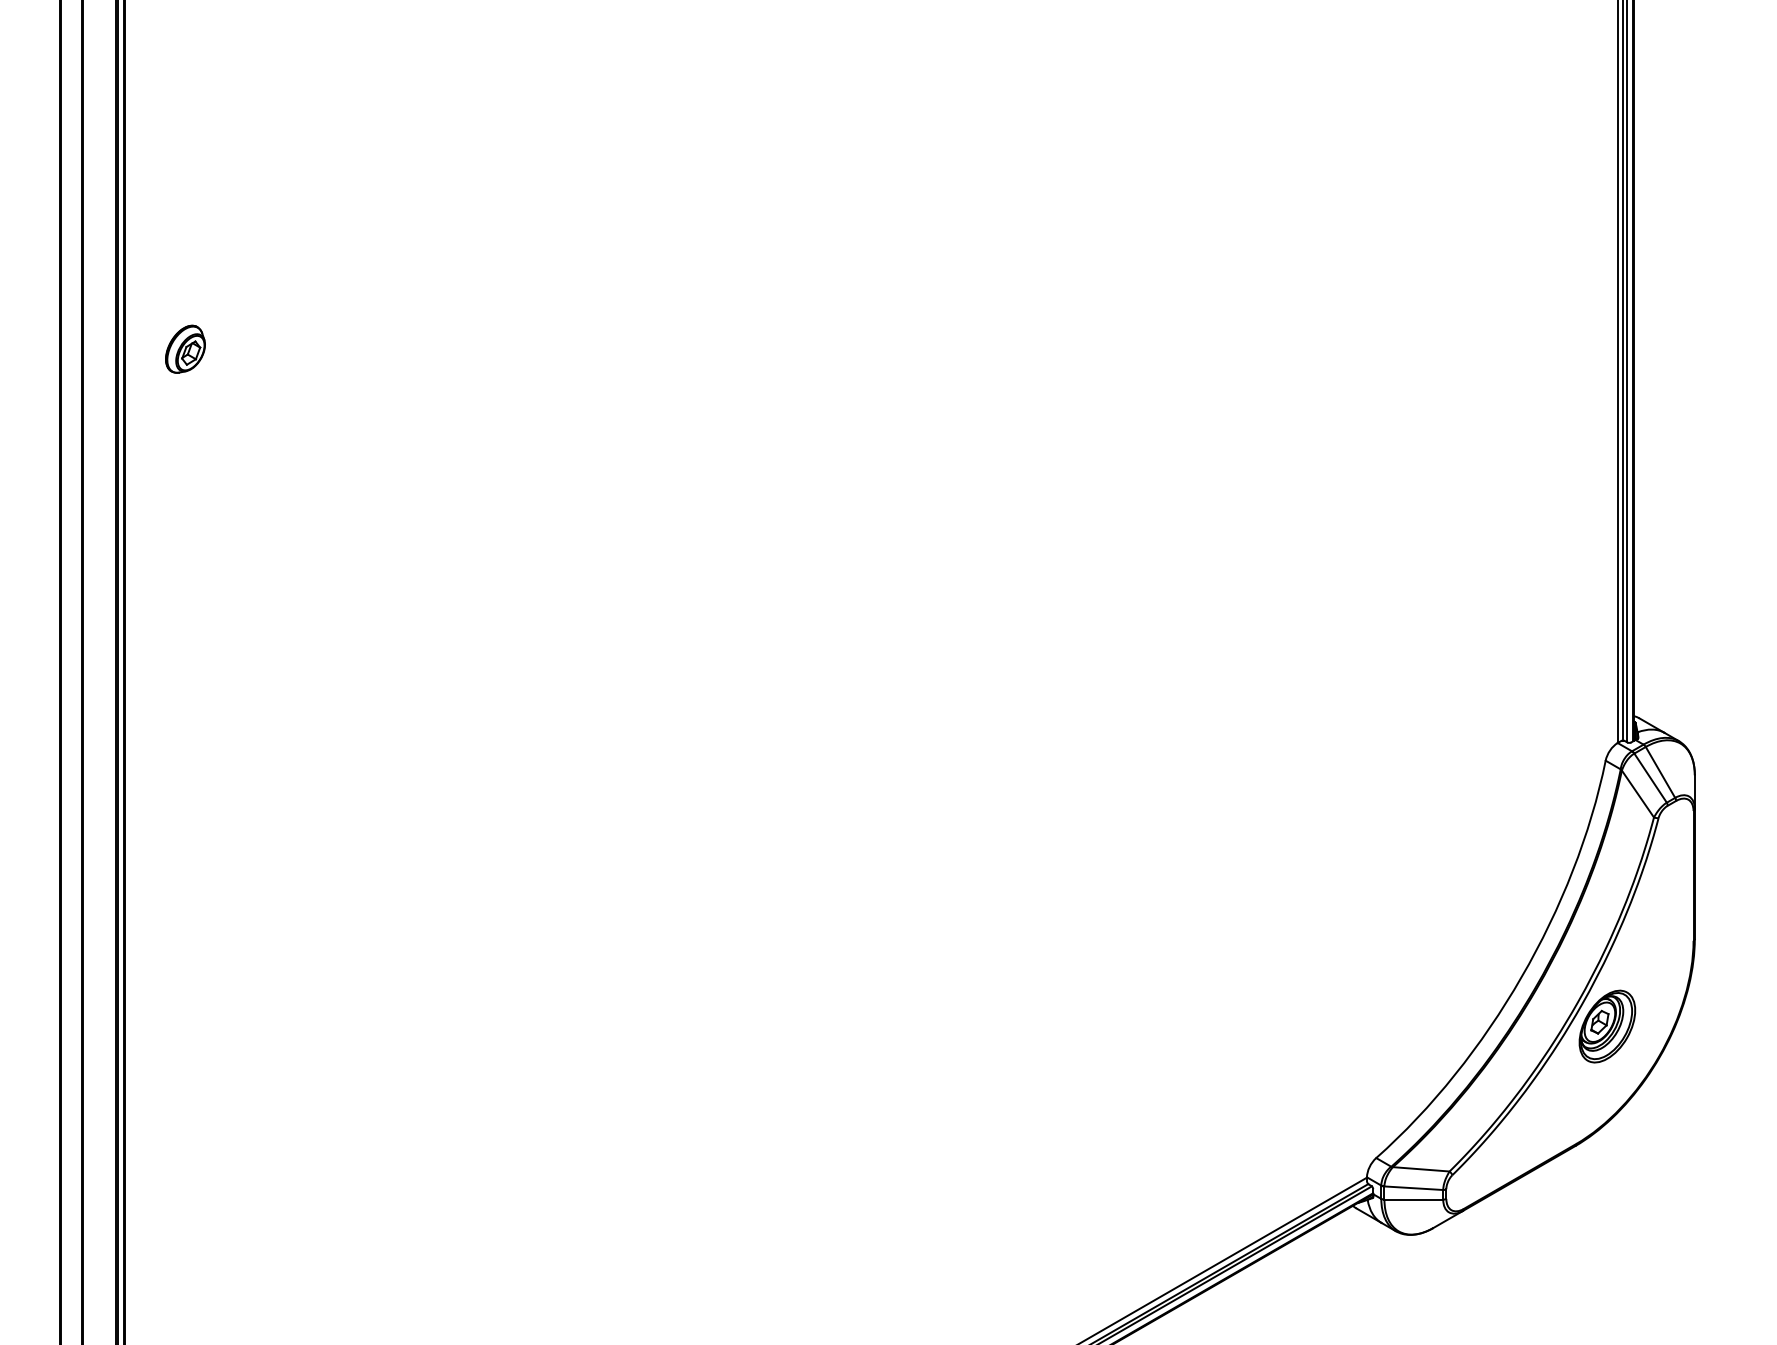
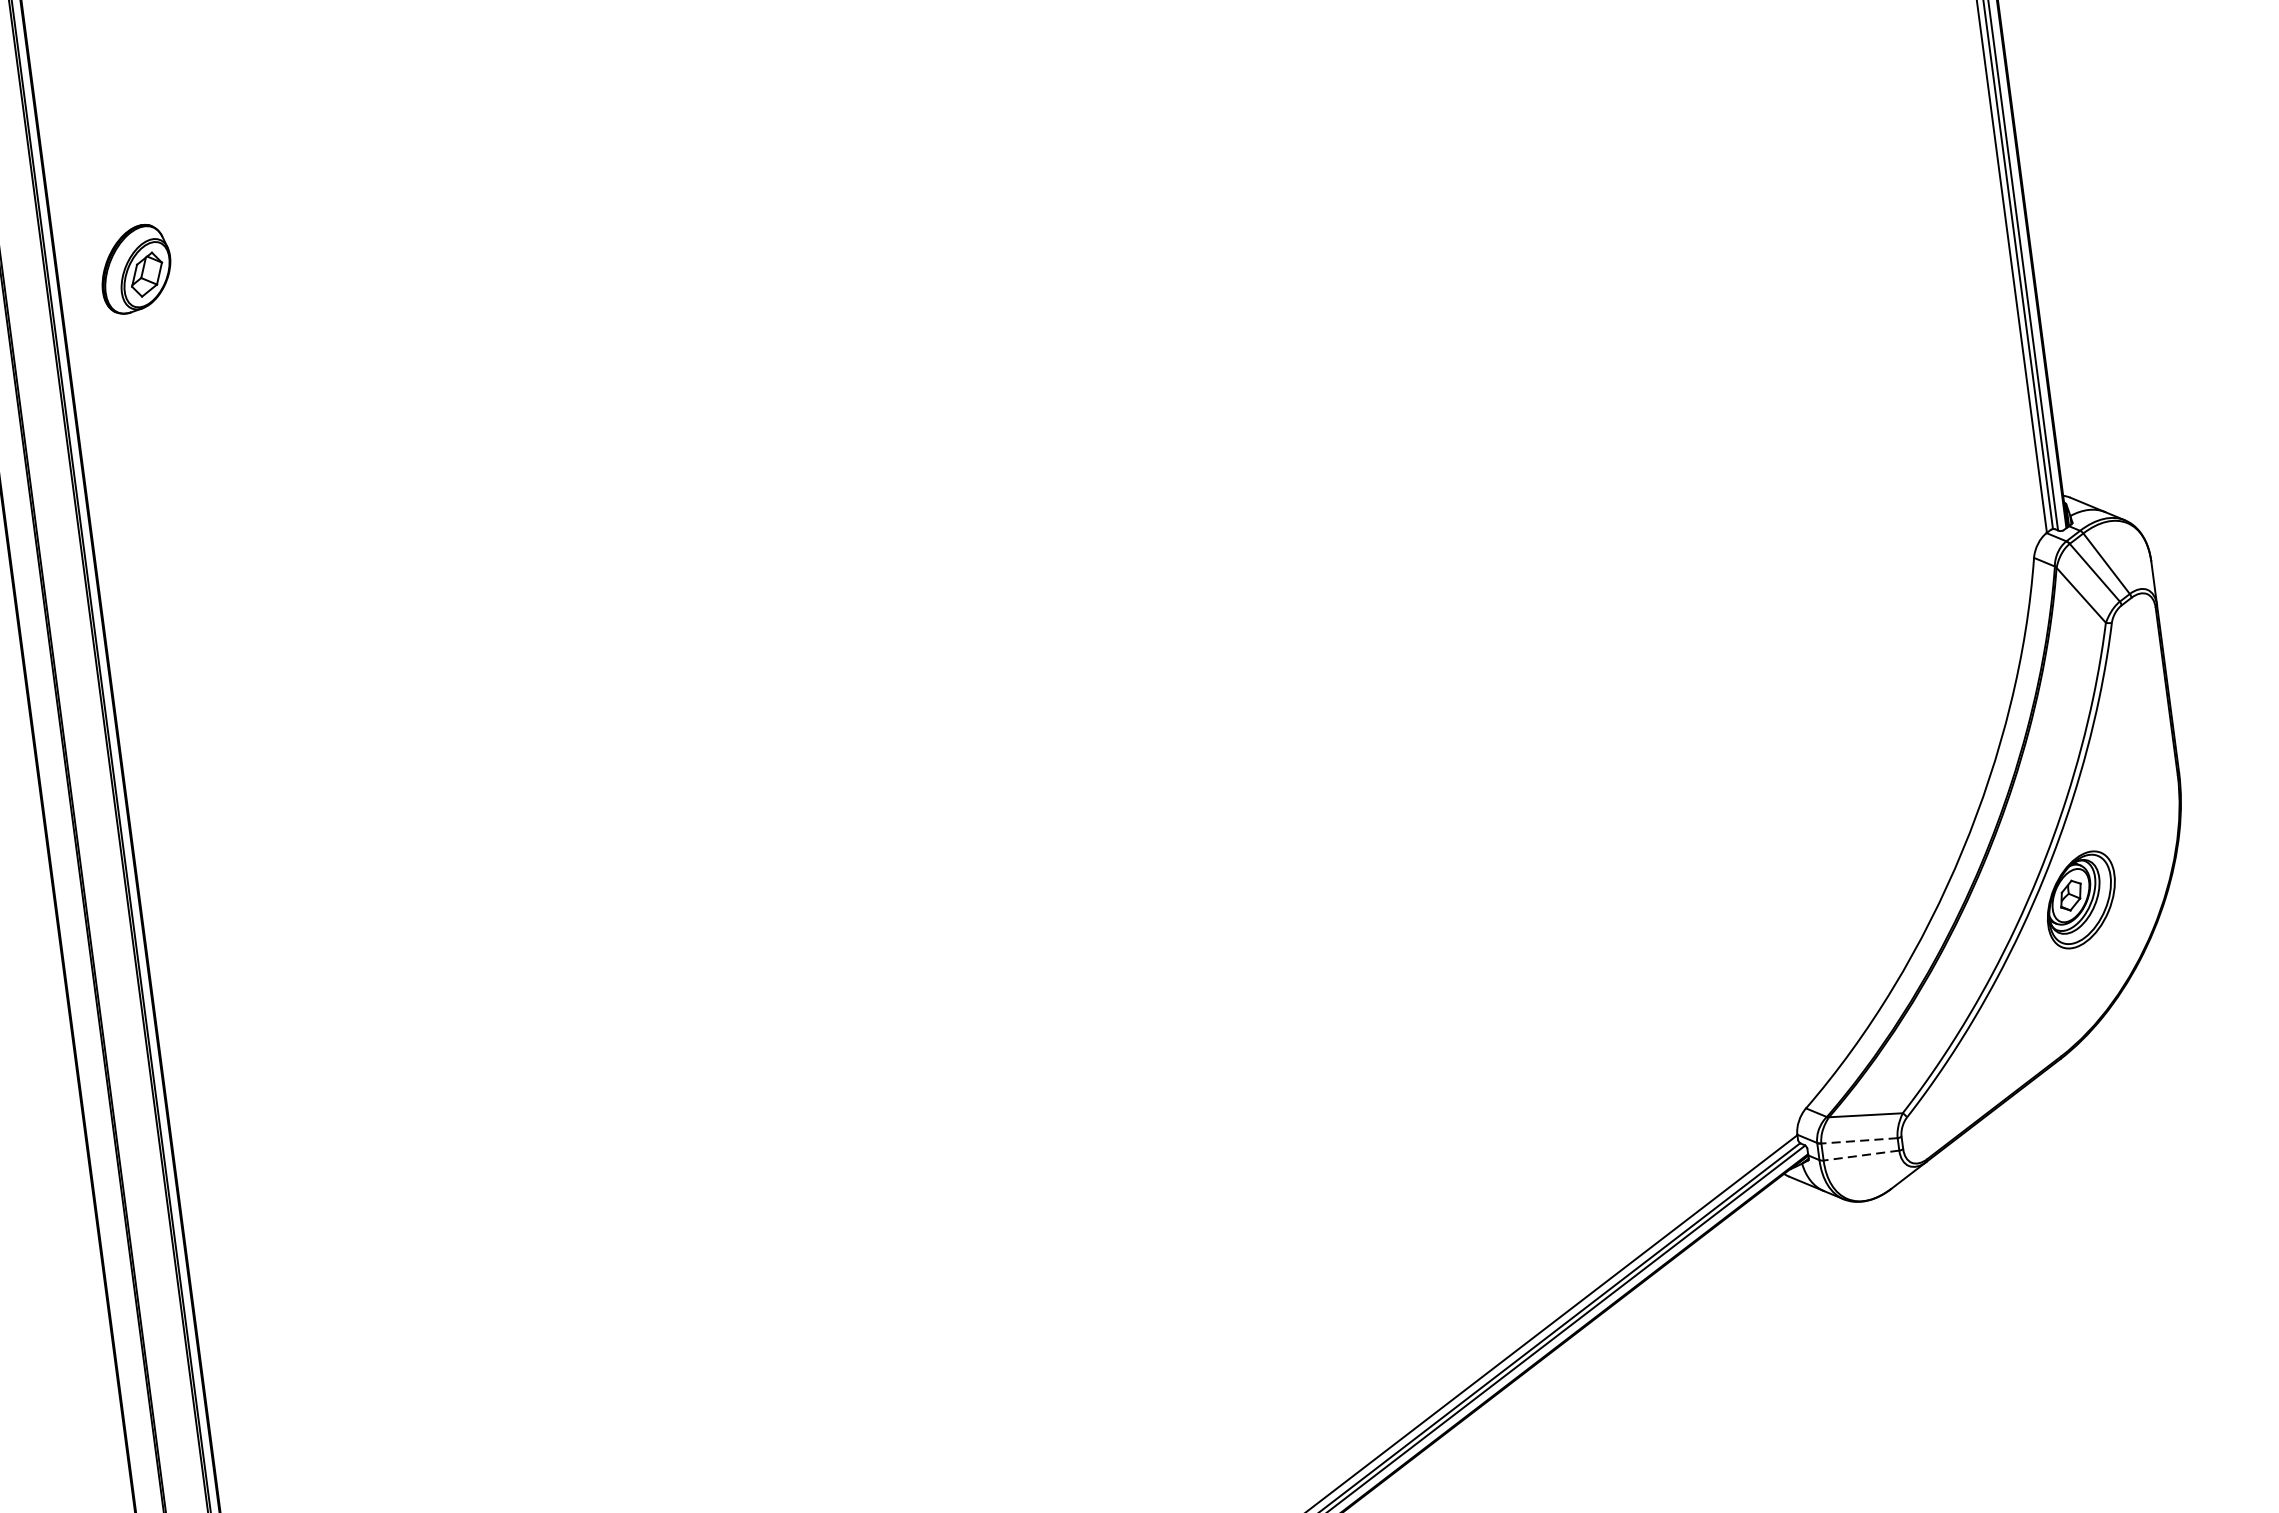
part: (185, 348) -> (135, 267), size x1.4
line: (1413, 1188) -> (1859, 1141), solid -> dashed
line: (1413, 1199) -> (1861, 1155), solid -> dashed

